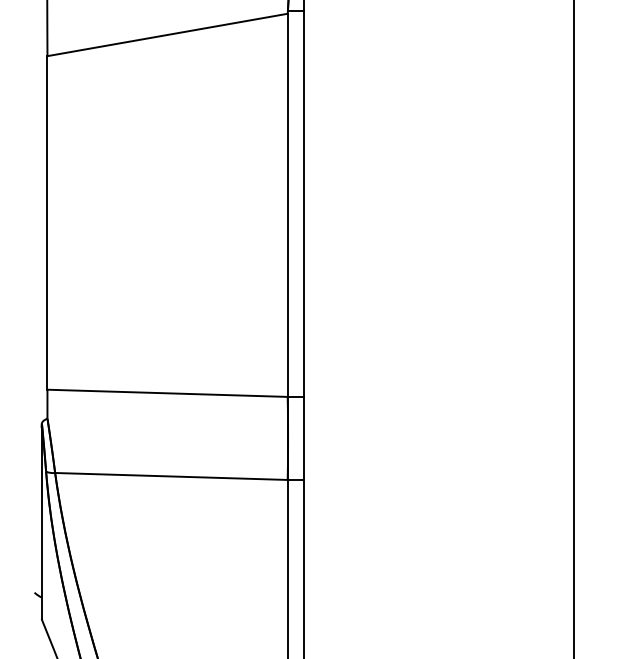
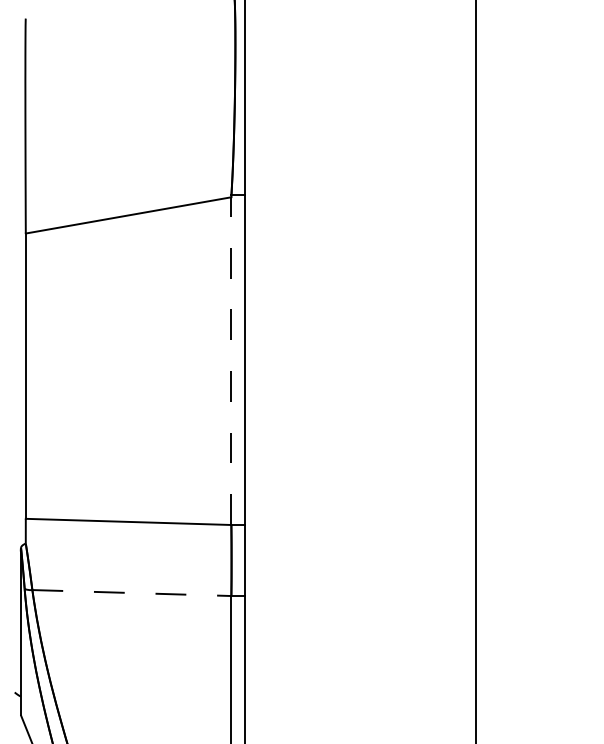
line: (287, 205) -> (231, 361), solid -> dashed
line: (171, 477) -> (131, 593), solid -> dashed

